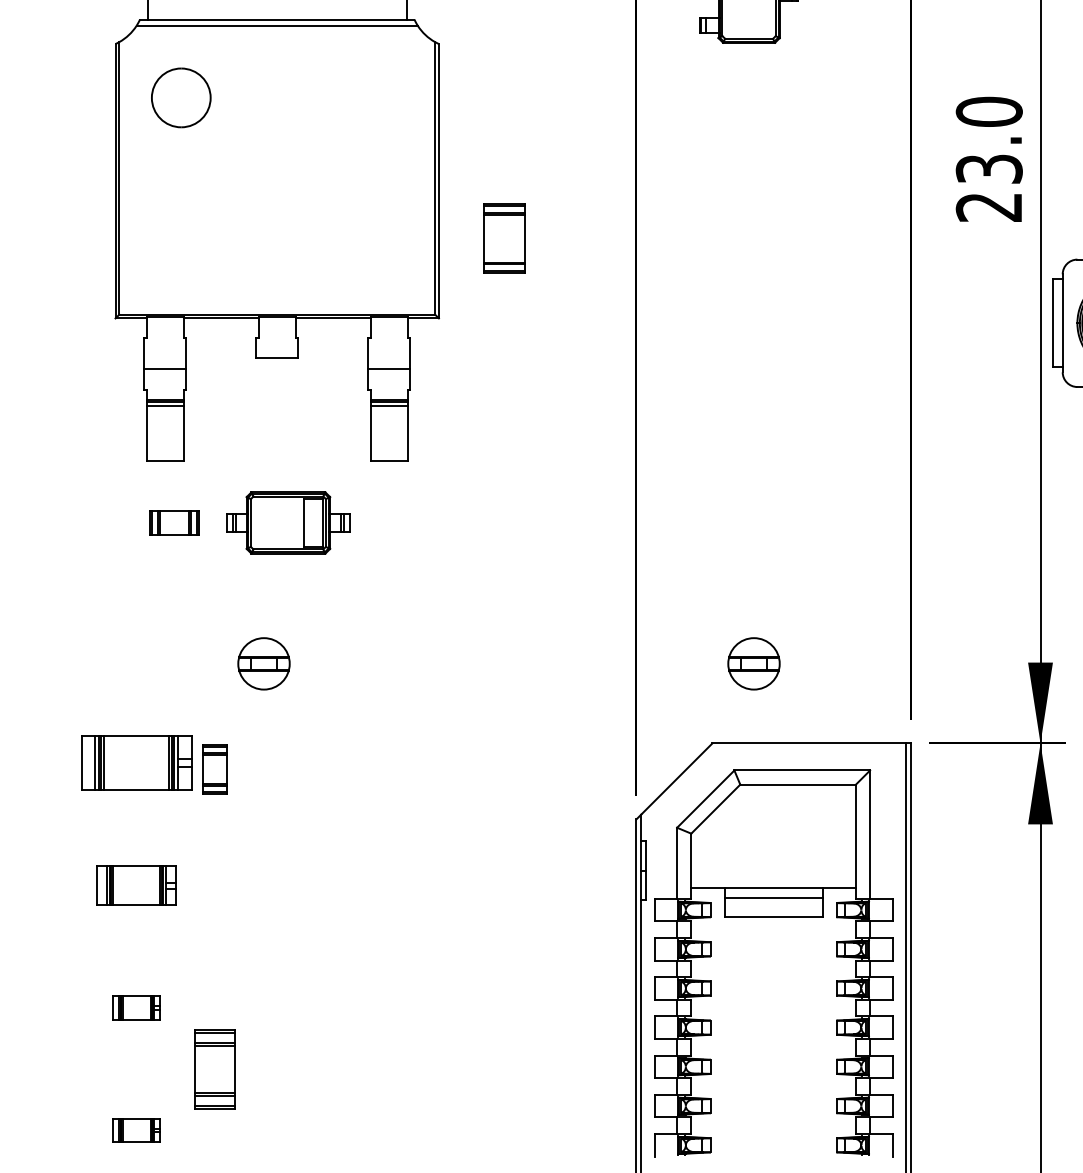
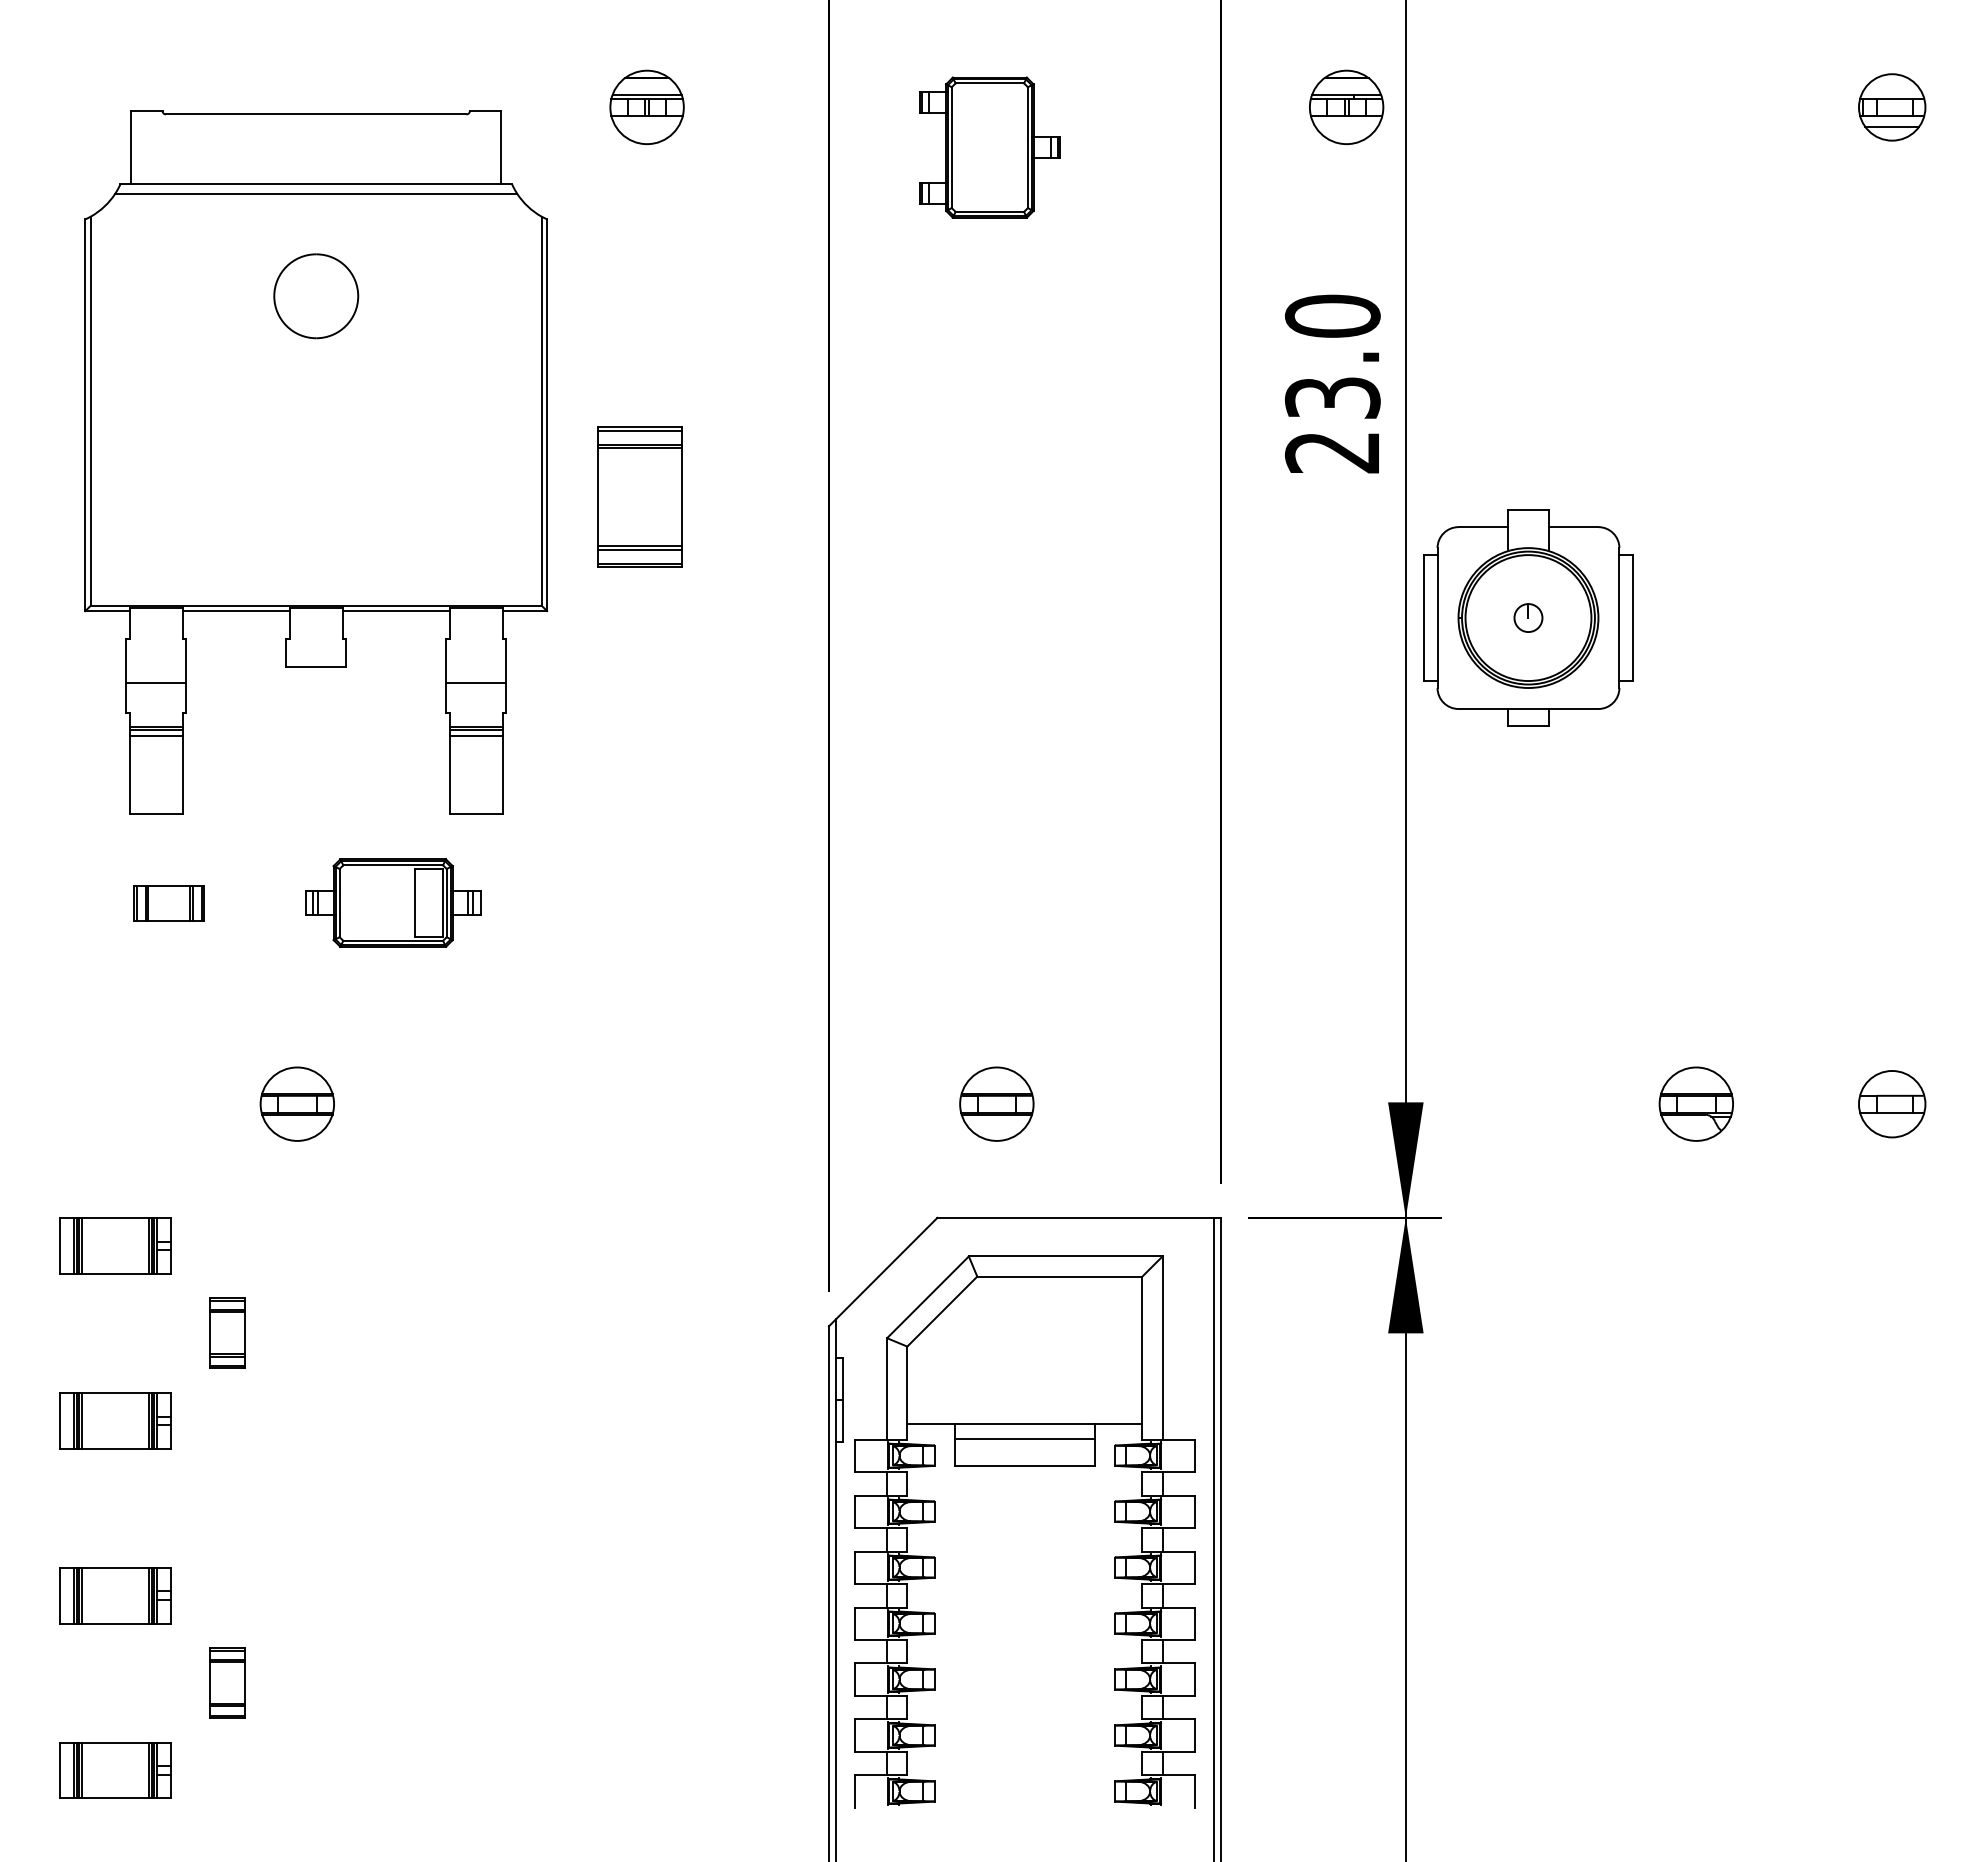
part: (181, 98) -> (316, 296), moved
part: (503, 238) -> (639, 496), size x1.43
part: (288, 522) -> (393, 902), moved
part: (136, 762) -> (115, 1245), size x0.71
part: (215, 769) -> (227, 1332), moved
part: (136, 1008) -> (115, 1595), size x1.67
part: (215, 1068) -> (227, 1682), size x0.62
part: (136, 1130) -> (115, 1770), size x1.67

